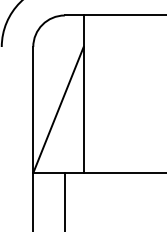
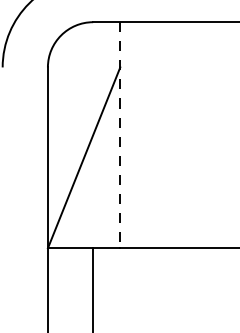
line: (83, 94) -> (120, 135), solid -> dashed

